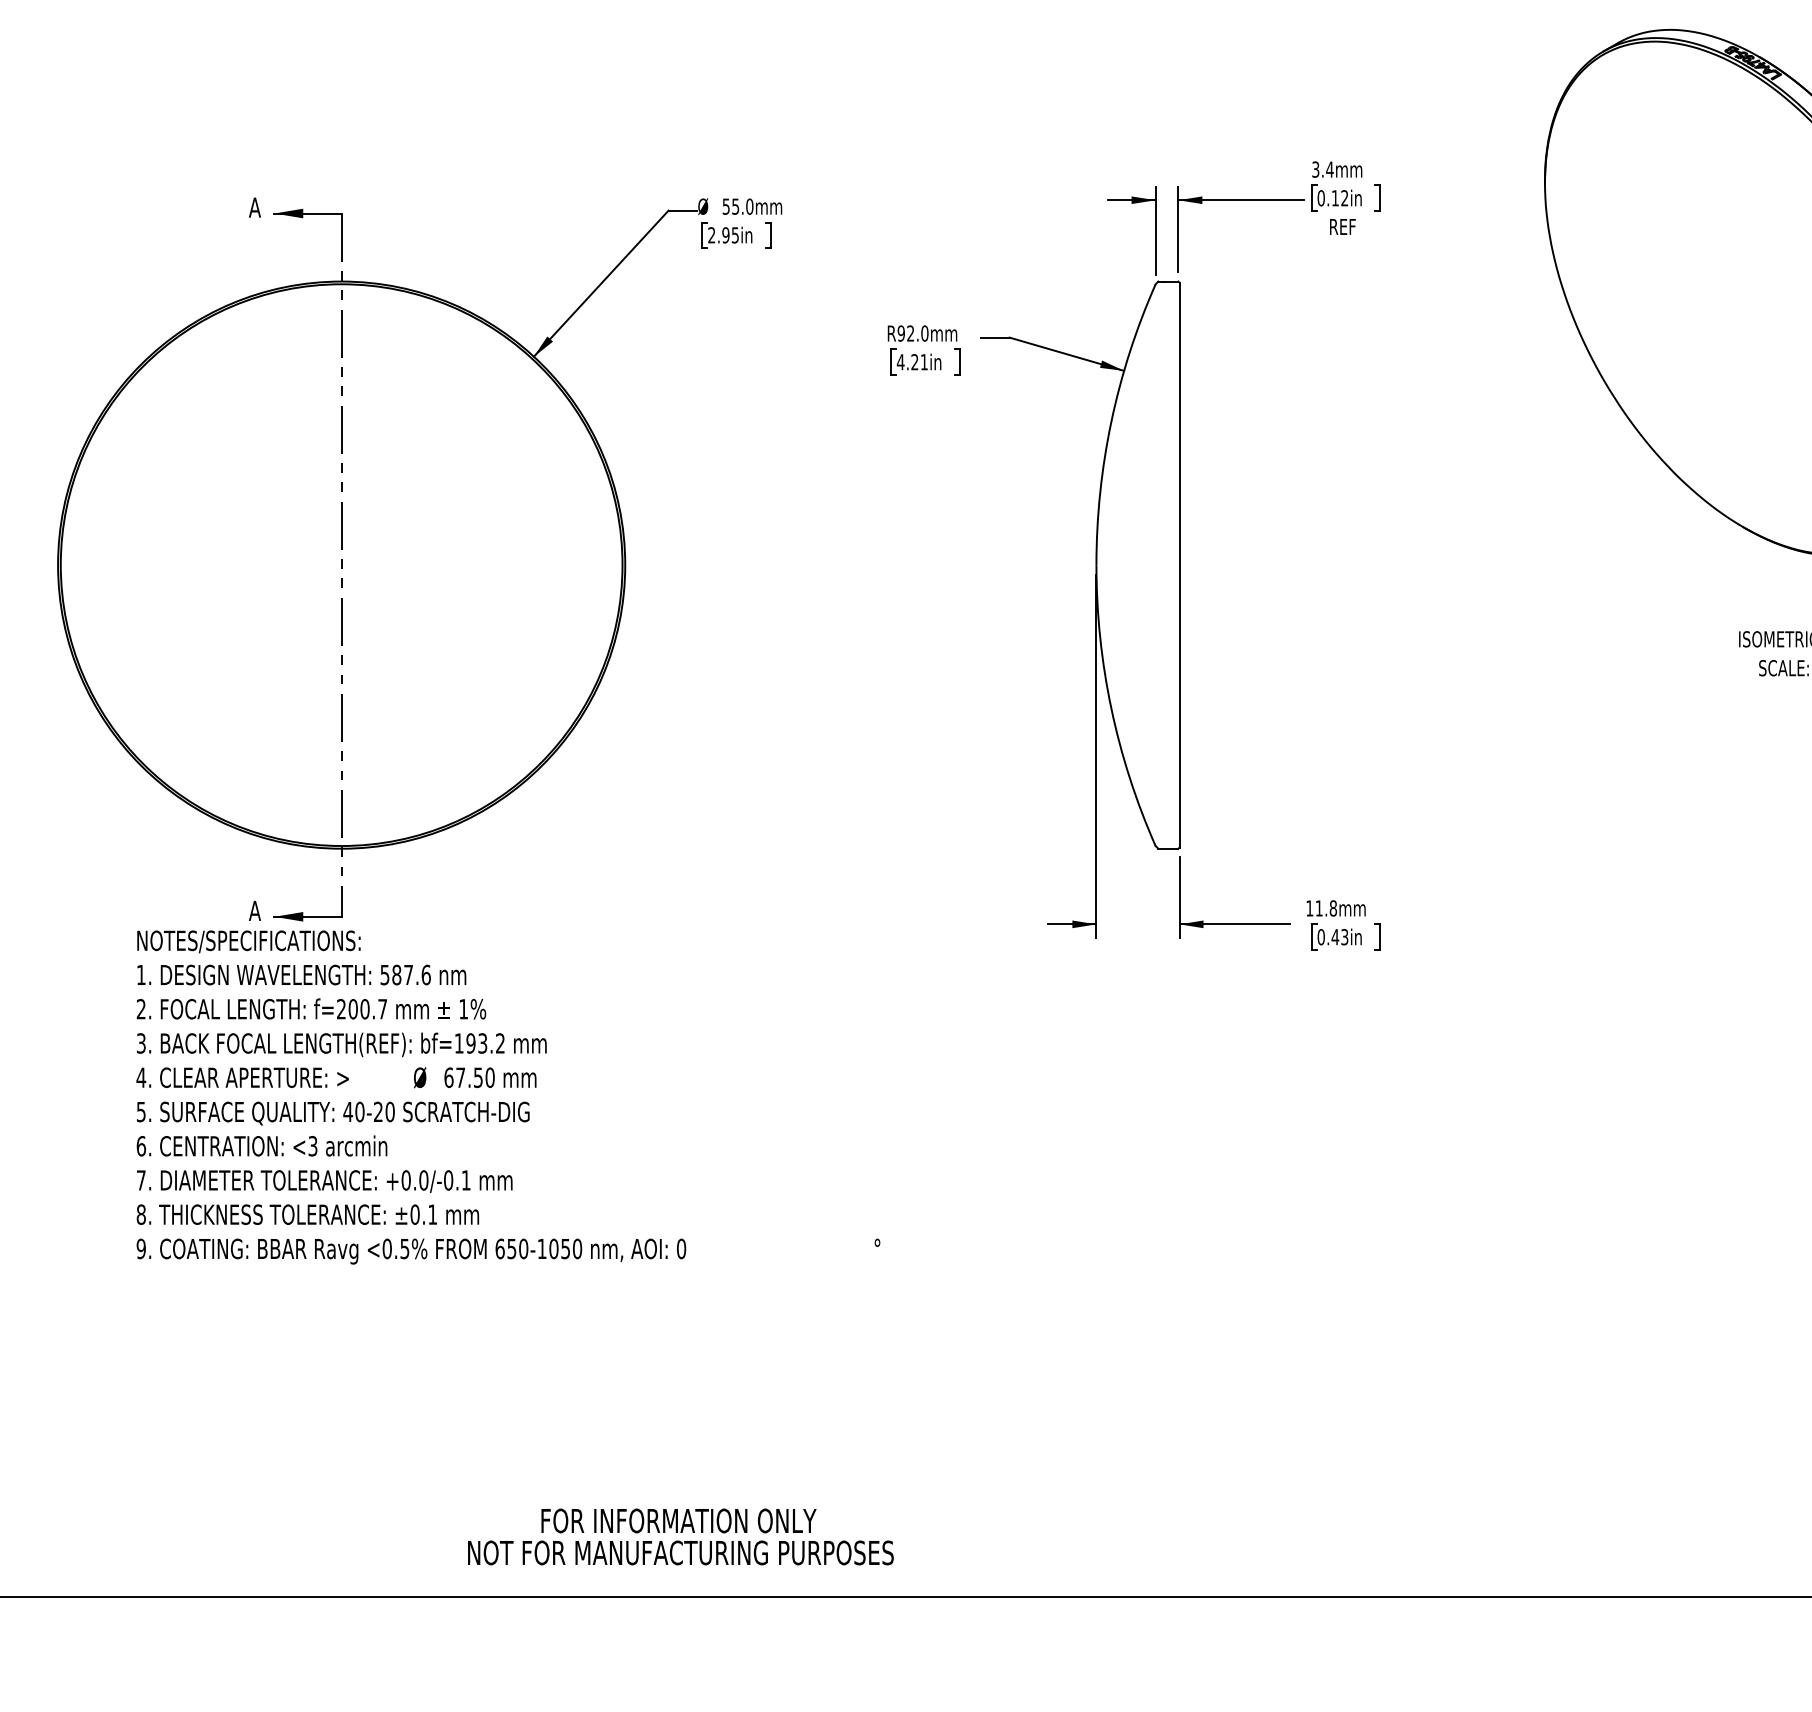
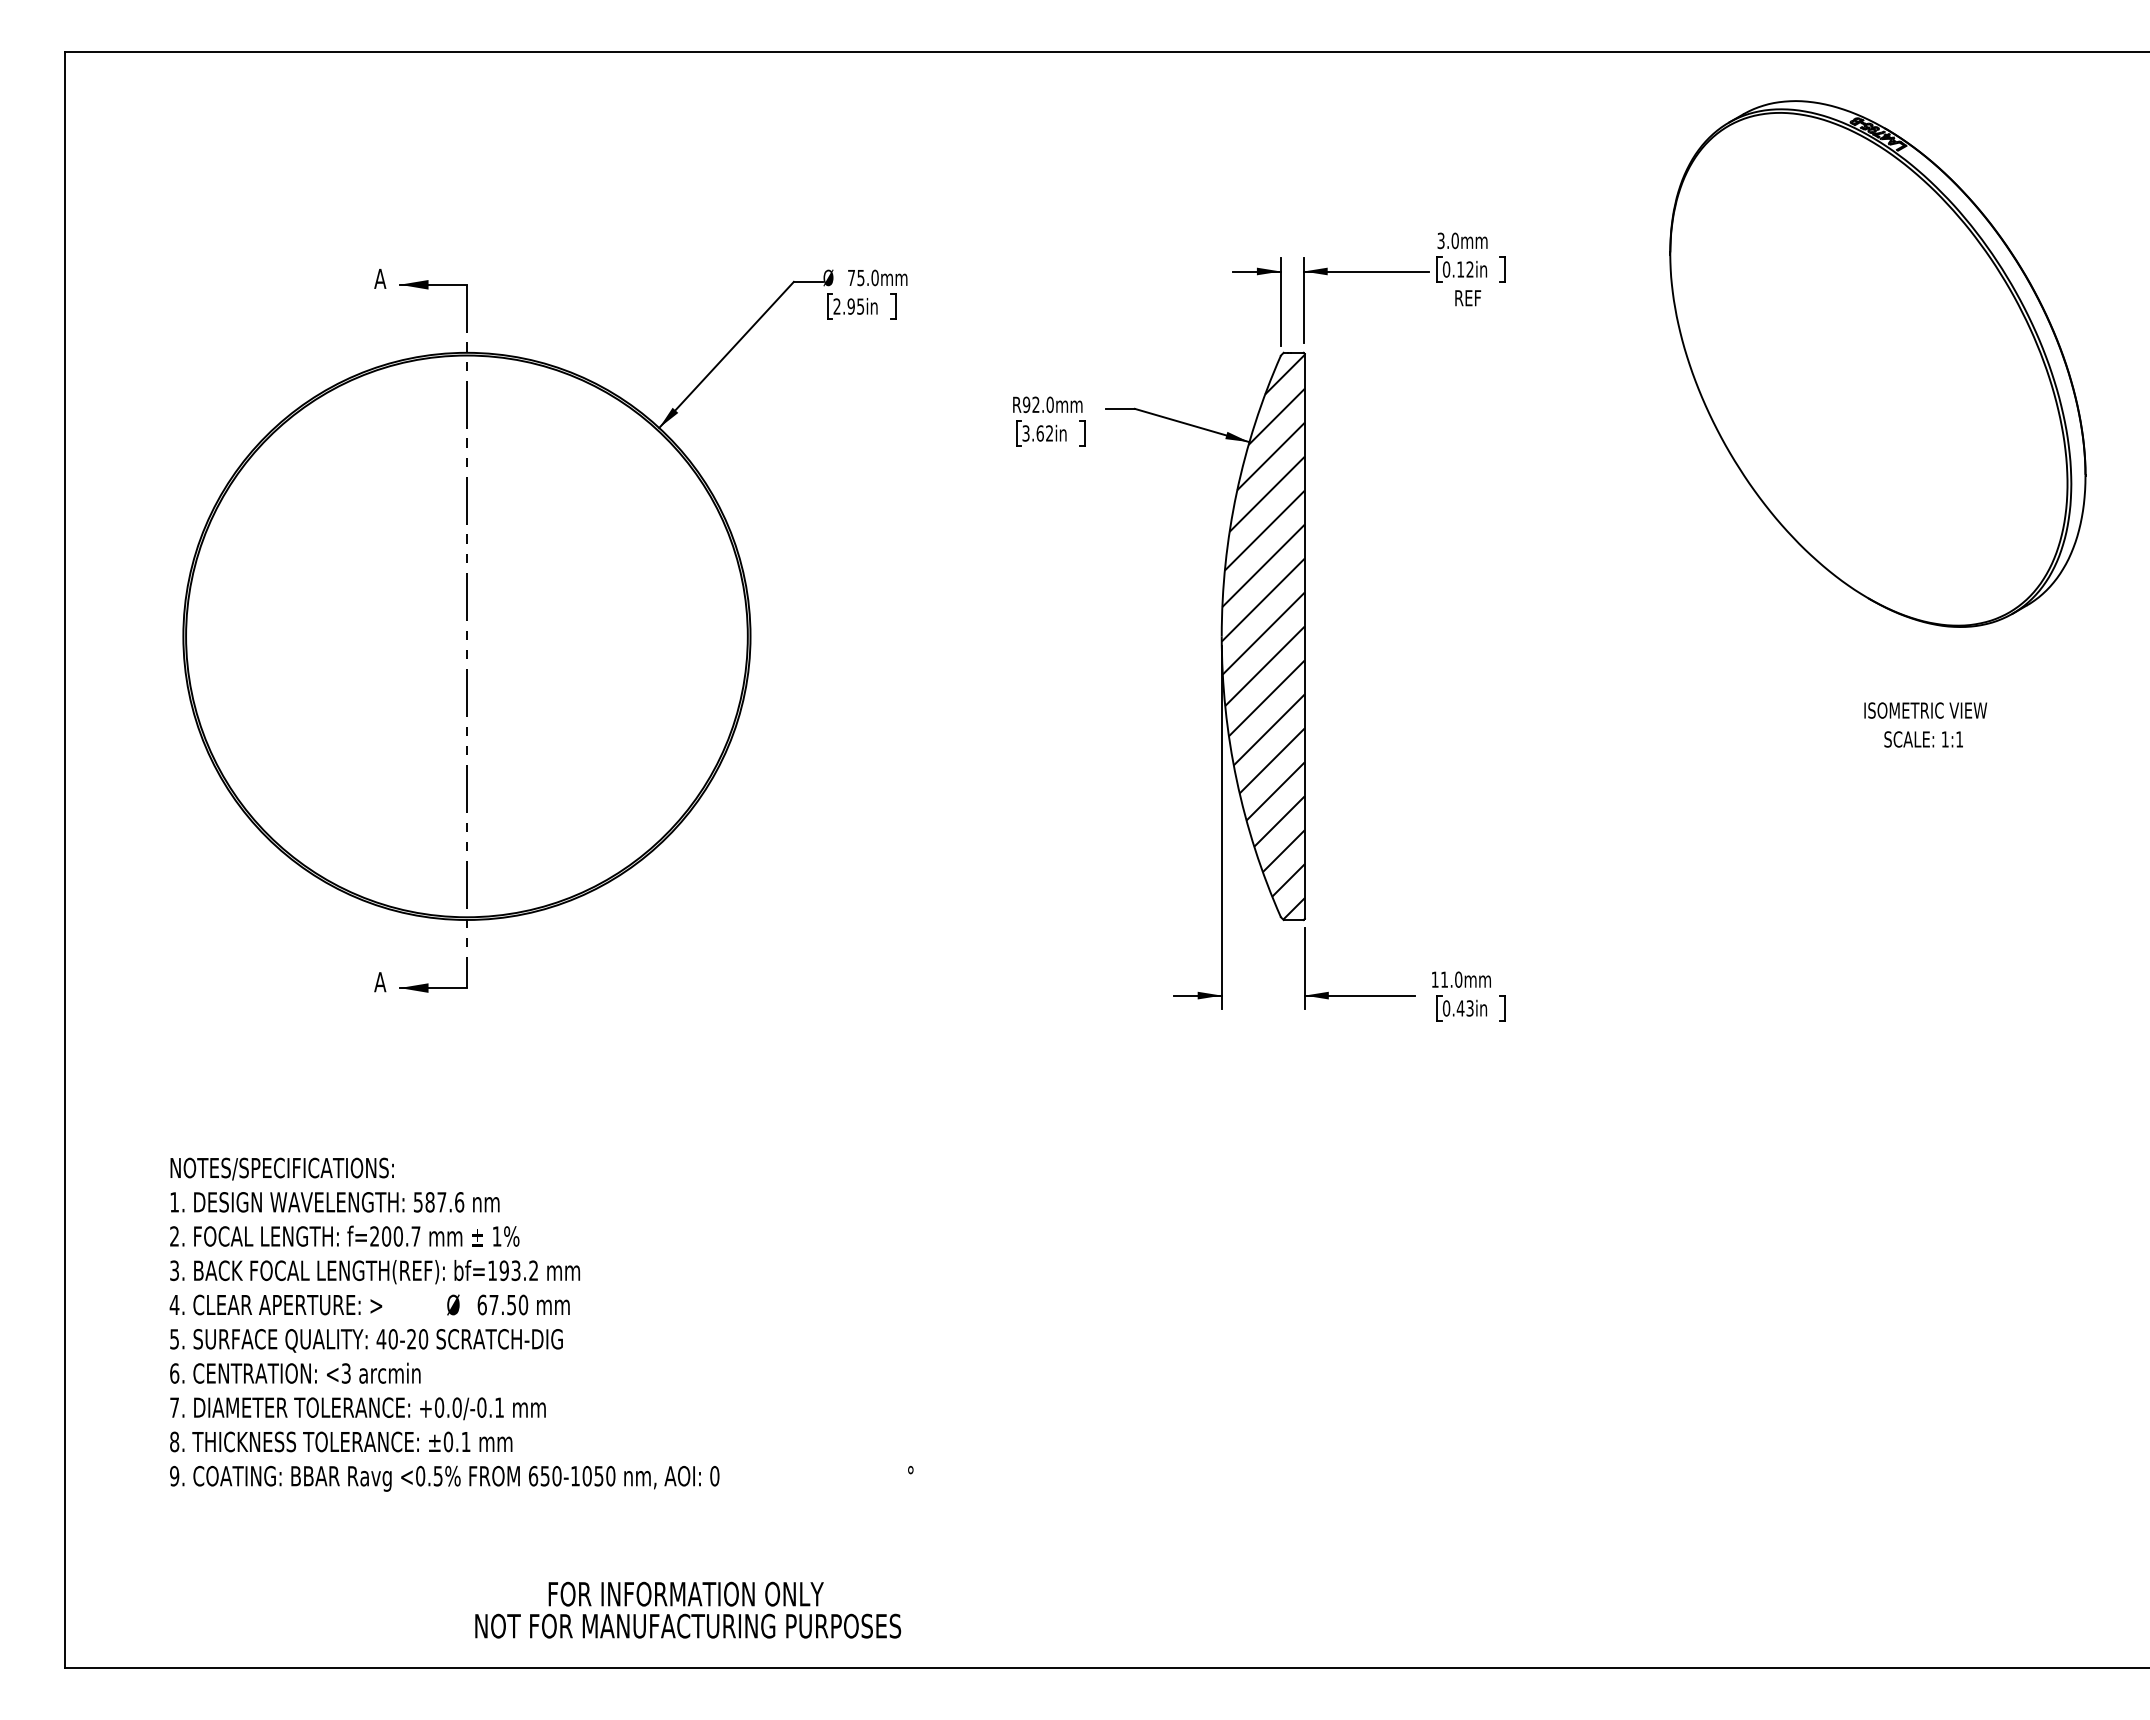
text: (1330, 169) -> (1455, 240), 3.4mm -> 3.0mm
text: (726, 207) -> (851, 278), 55.0mm -> 75.0mm
text: (912, 362) -> (1037, 433), 4.21in -> 3.62in
hatch: (1137, 565) -> (1262, 636), added
text: (1333, 908) -> (1458, 979), 11.8mm -> 11.0mm
text: (508, 1097) -> (541, 1324), moved
text: (681, 1536) -> (688, 1609), moved

